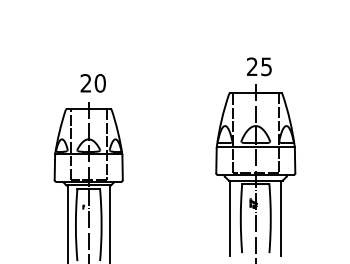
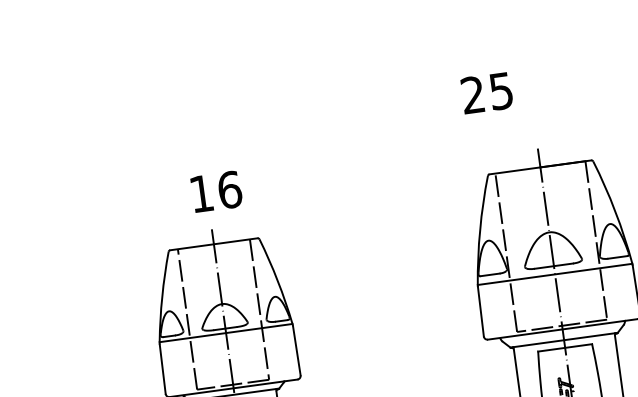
text: (259, 66) -> (487, 92), moved
text: (93, 83) -> (216, 192), 20 -> 16

